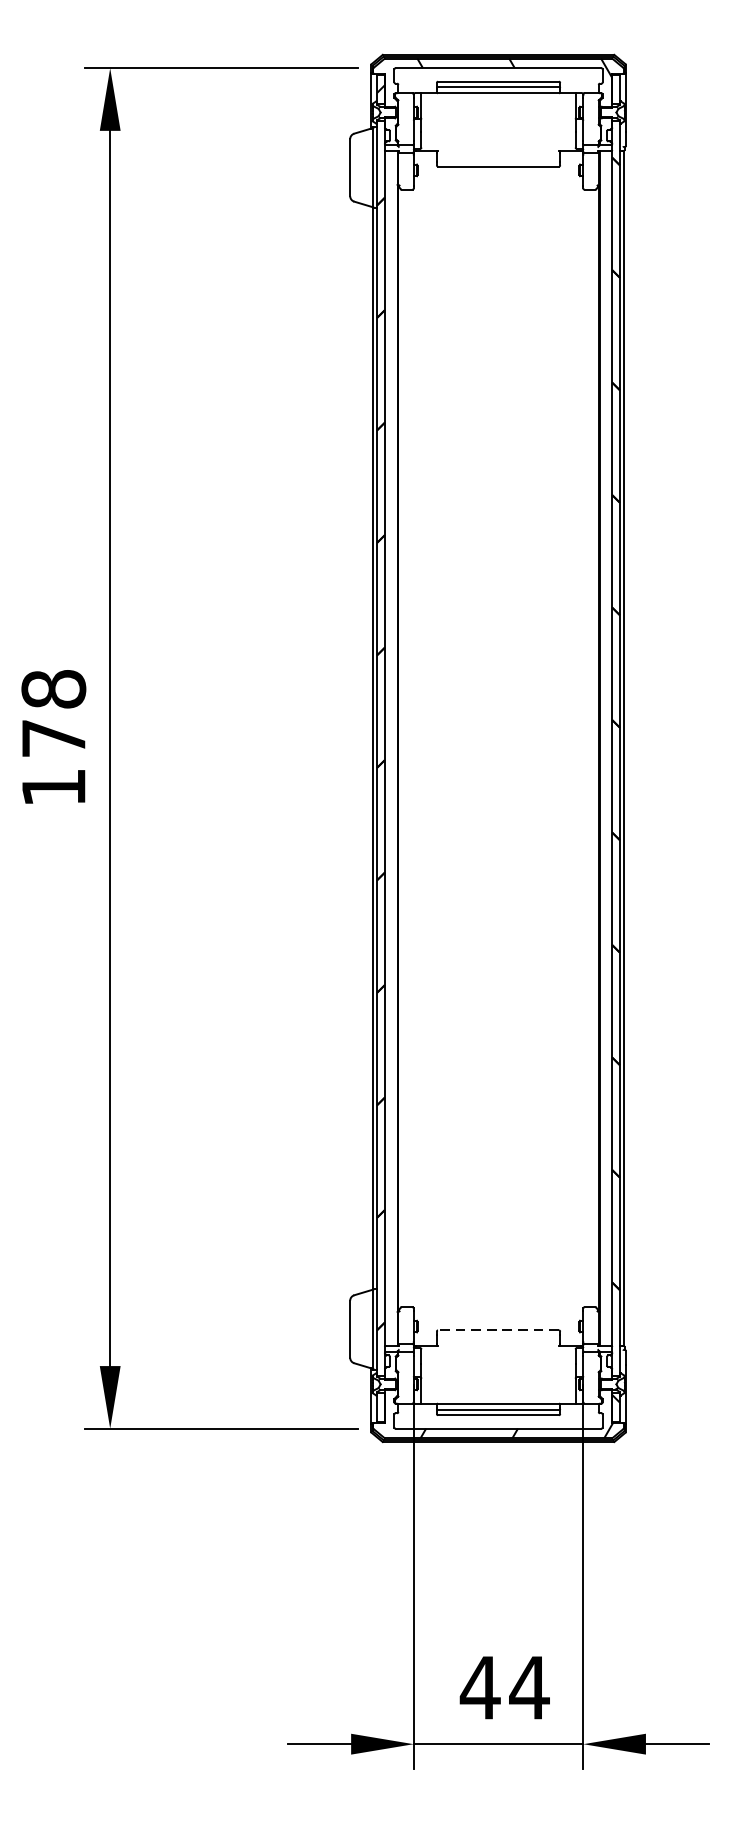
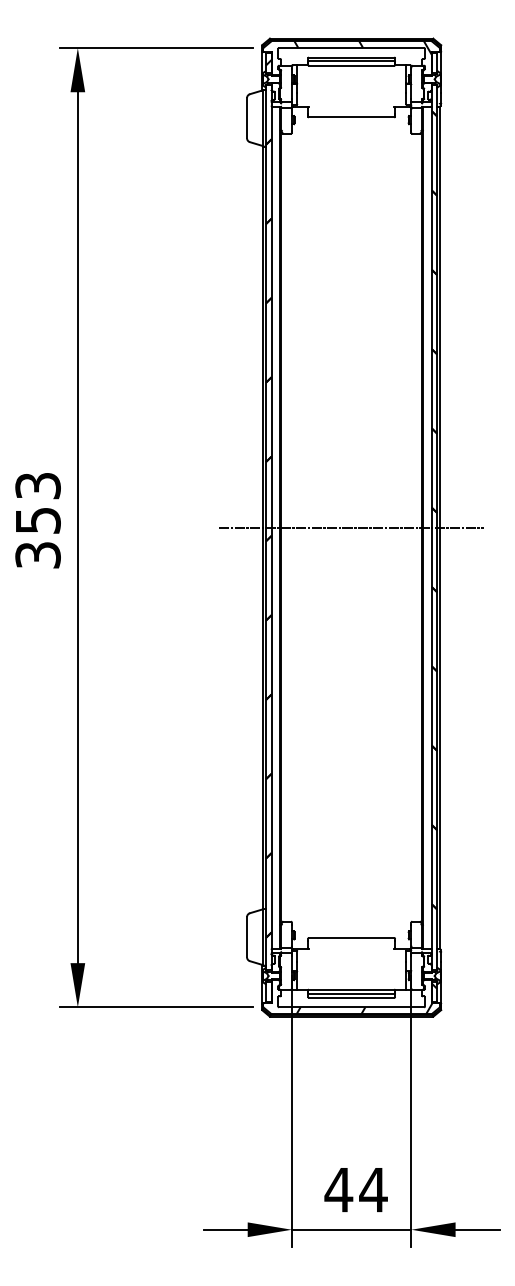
text: (52, 738) -> (37, 520), 178 -> 353
line: (498, 748) -> (351, 527), added
line: (498, 1331) -> (351, 938), dashed -> solid

